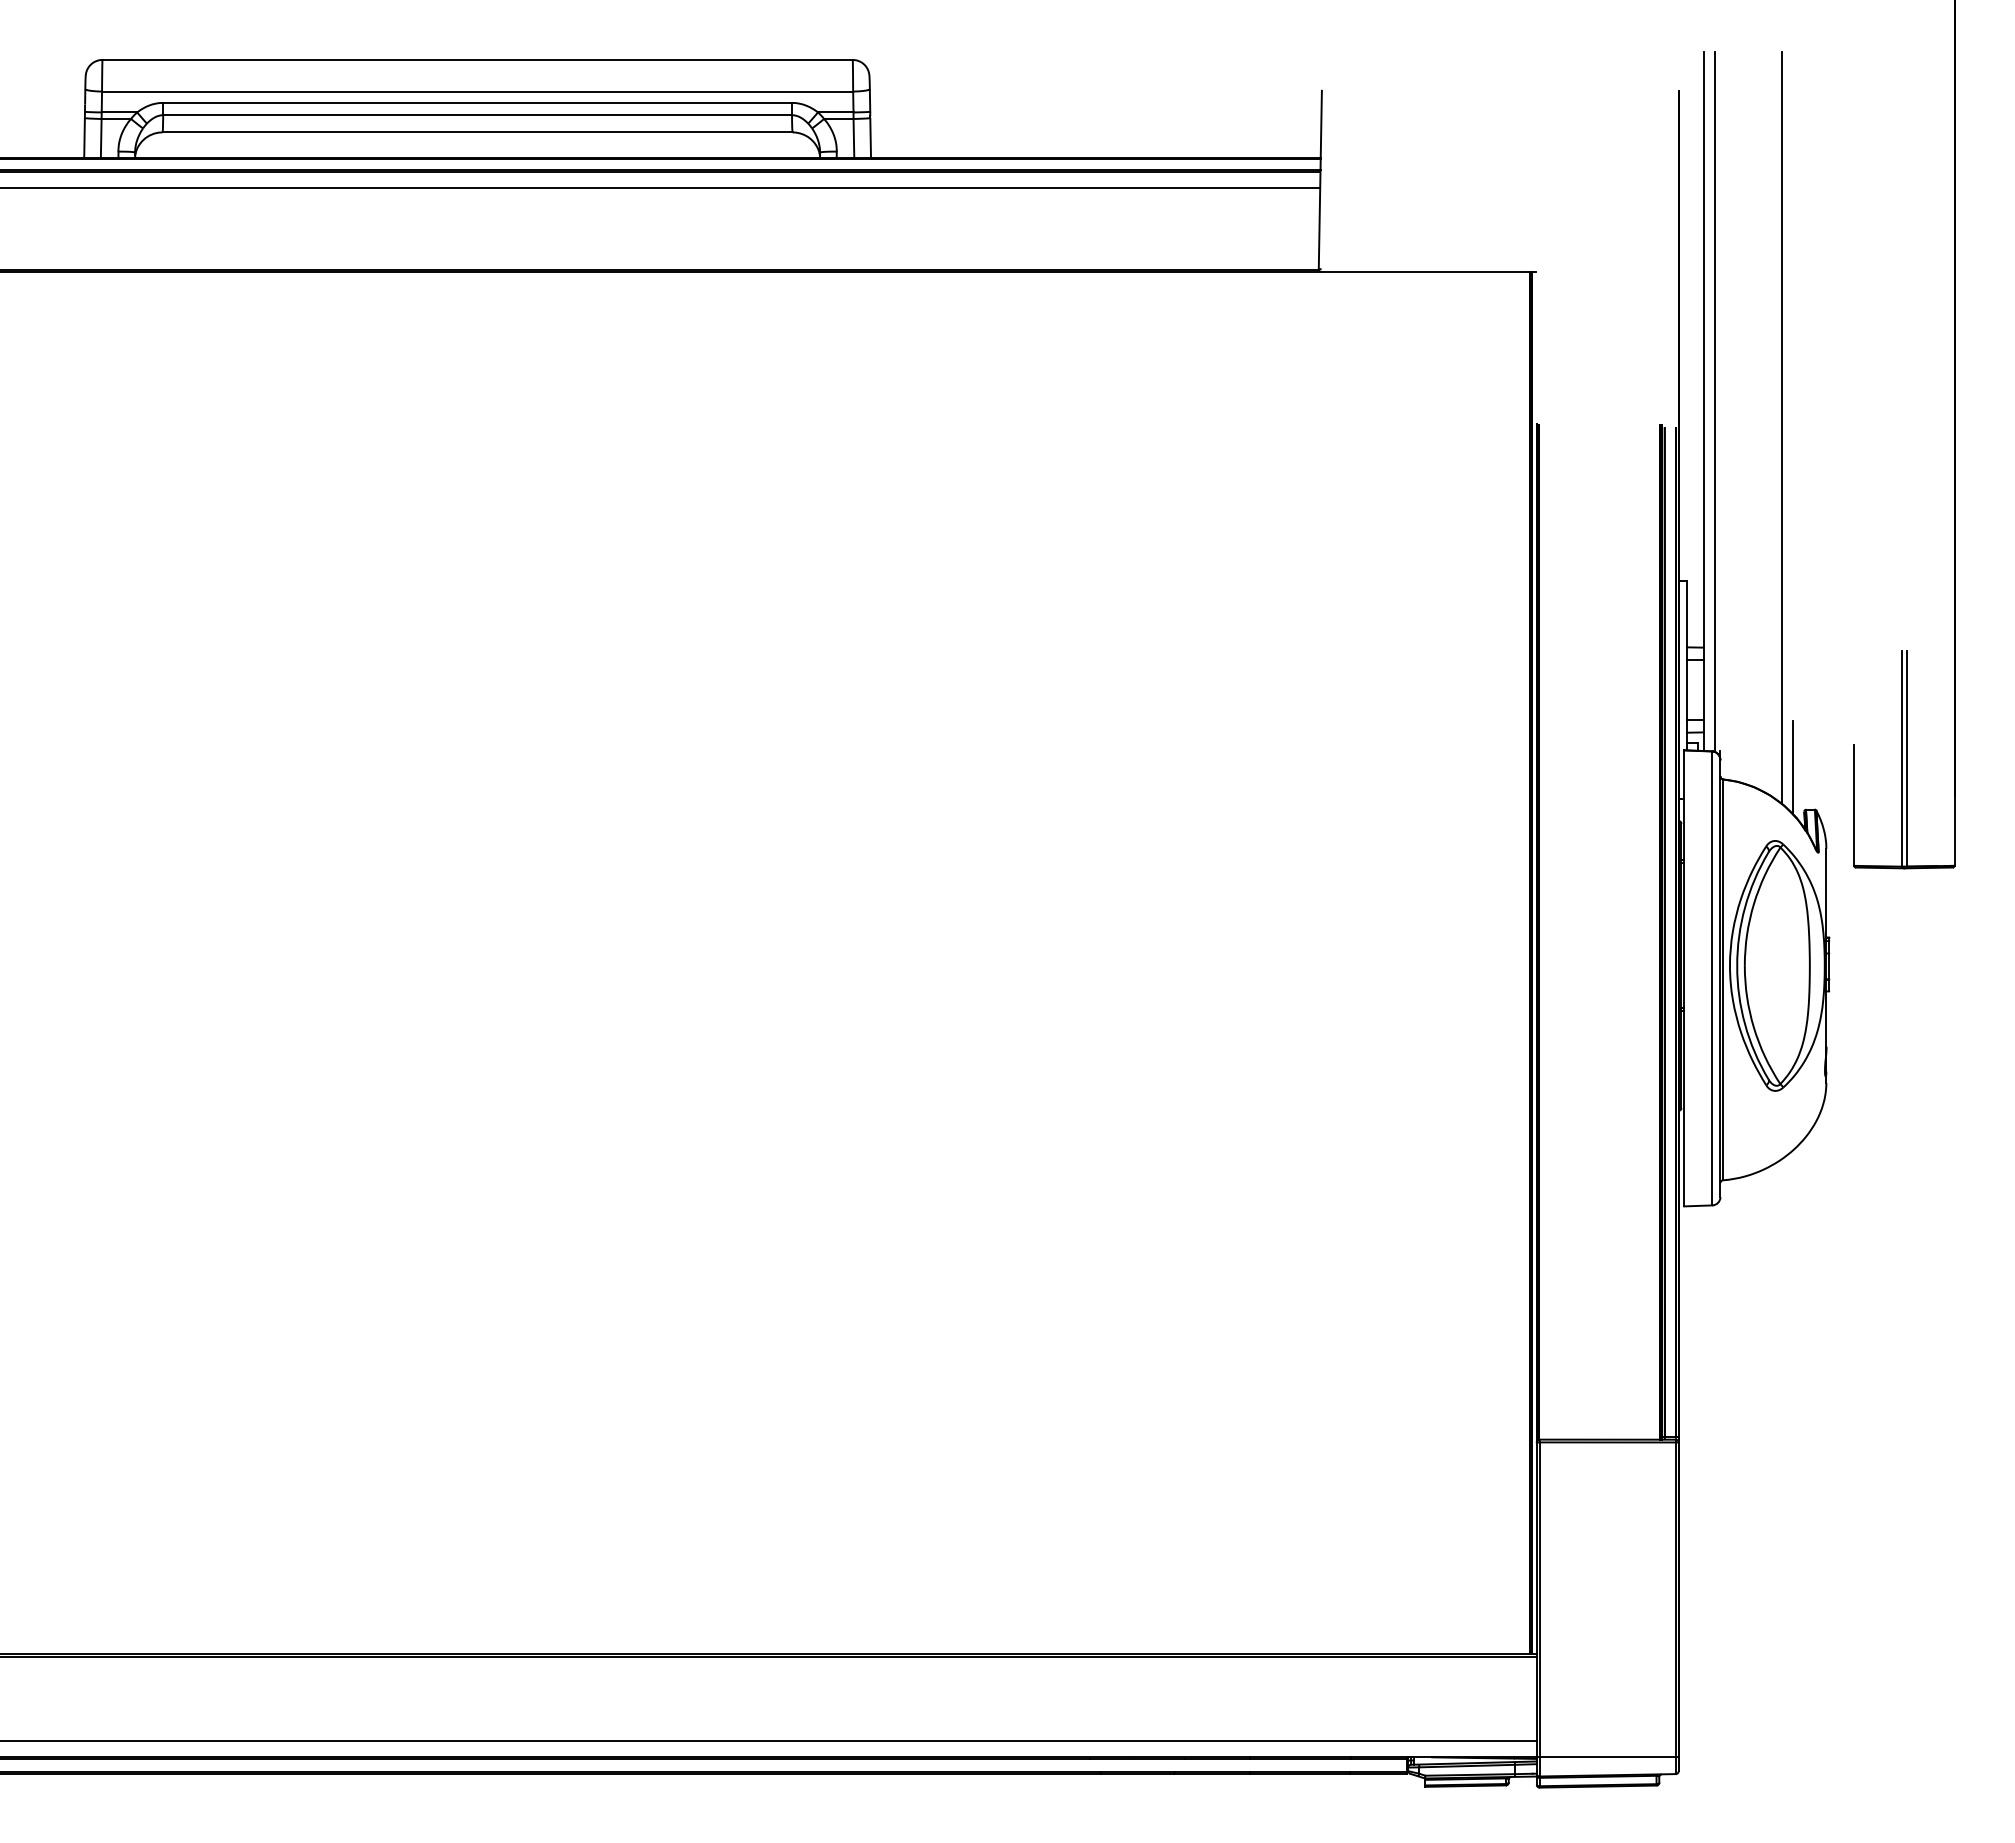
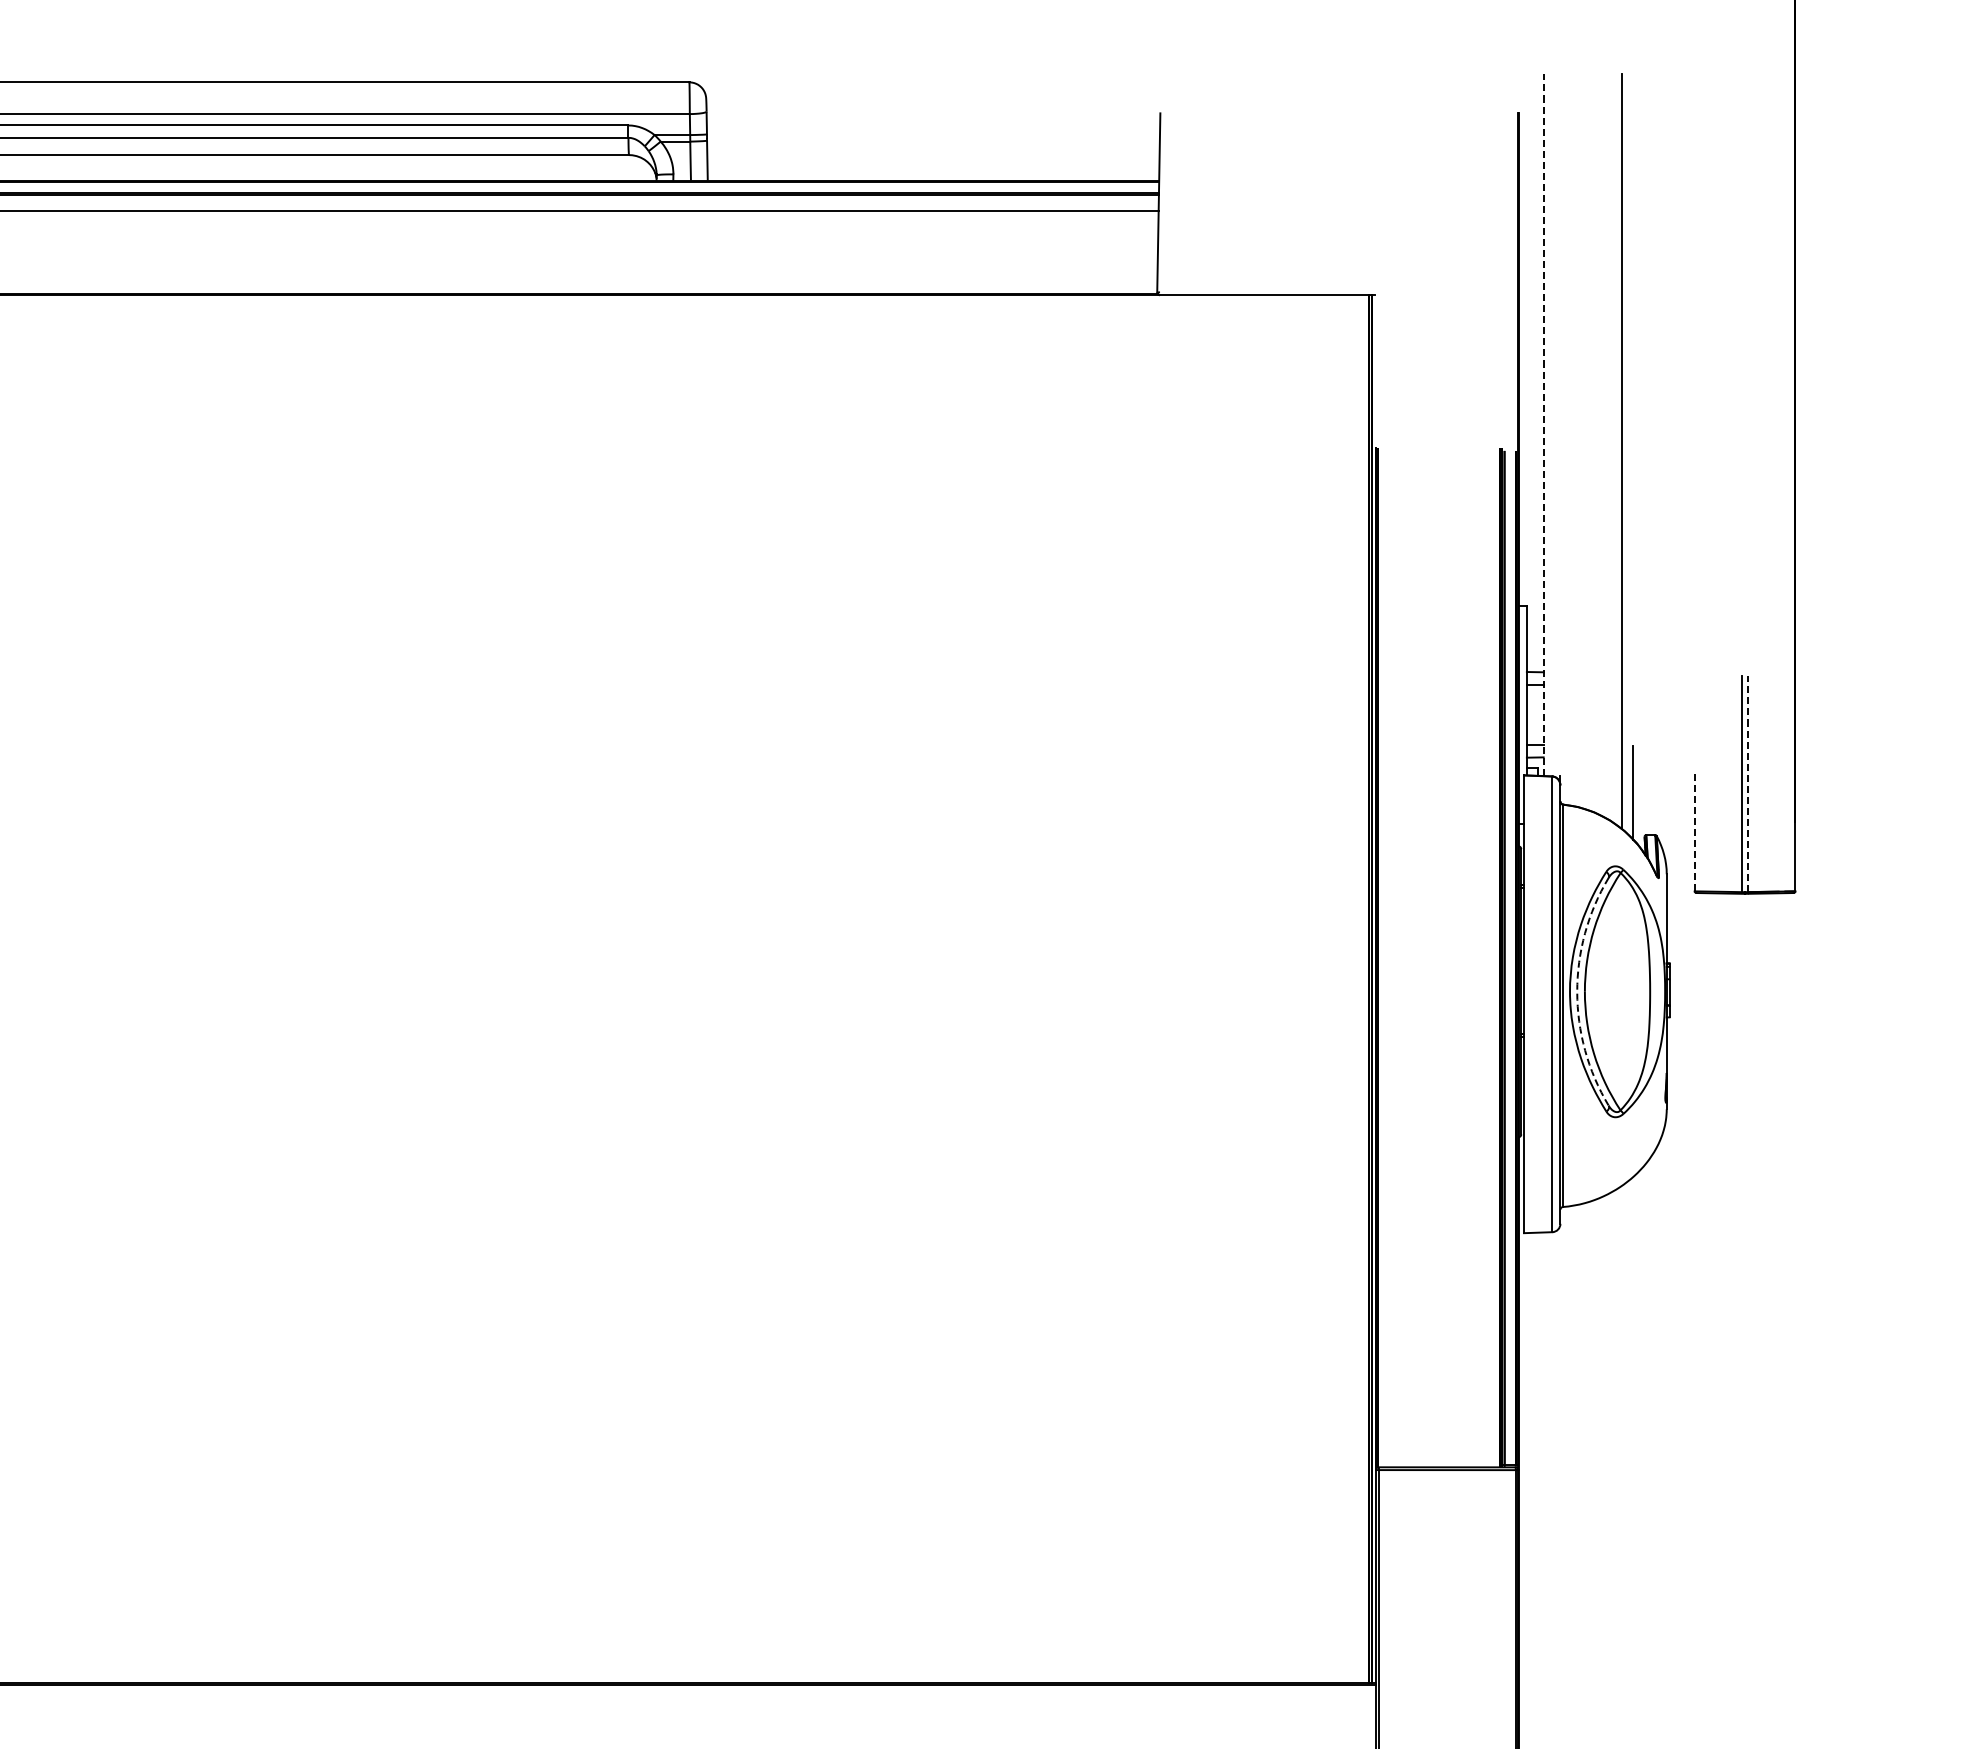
line: (1703, 401) -> (1543, 425), solid -> dashed
line: (1714, 401) -> (1554, 425), removed
line: (1907, 759) -> (1748, 784), solid -> dashed
line: (1854, 805) -> (1694, 830), solid -> dashed
arc: (1737, 965) -> (1577, 991), solid -> dashed

